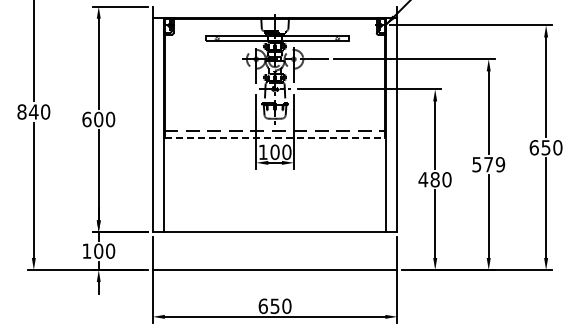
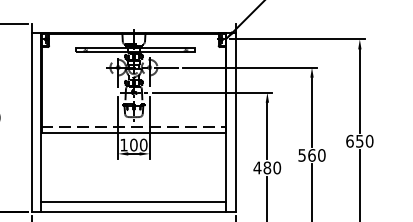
line: (275, 138) -> (134, 133), dashed -> solid
text: (494, 164) -> (316, 155), 579 -> 560
line: (275, 221) -> (134, 202), added

